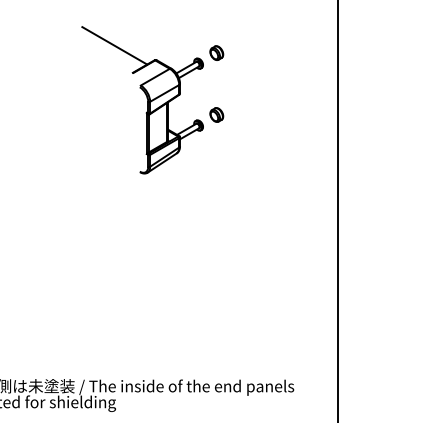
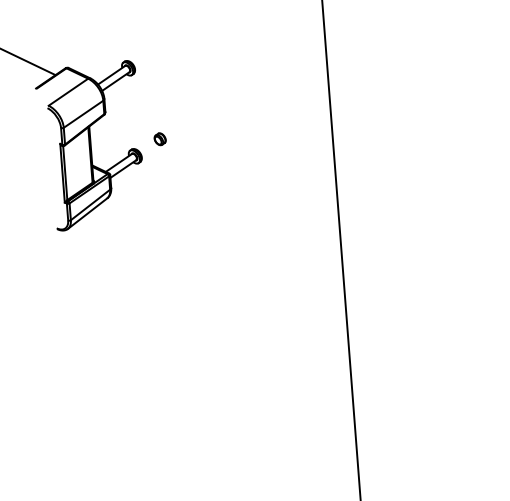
part: (216, 52) -> (152, 50), removed
part: (216, 114) -> (159, 138), size x0.6

